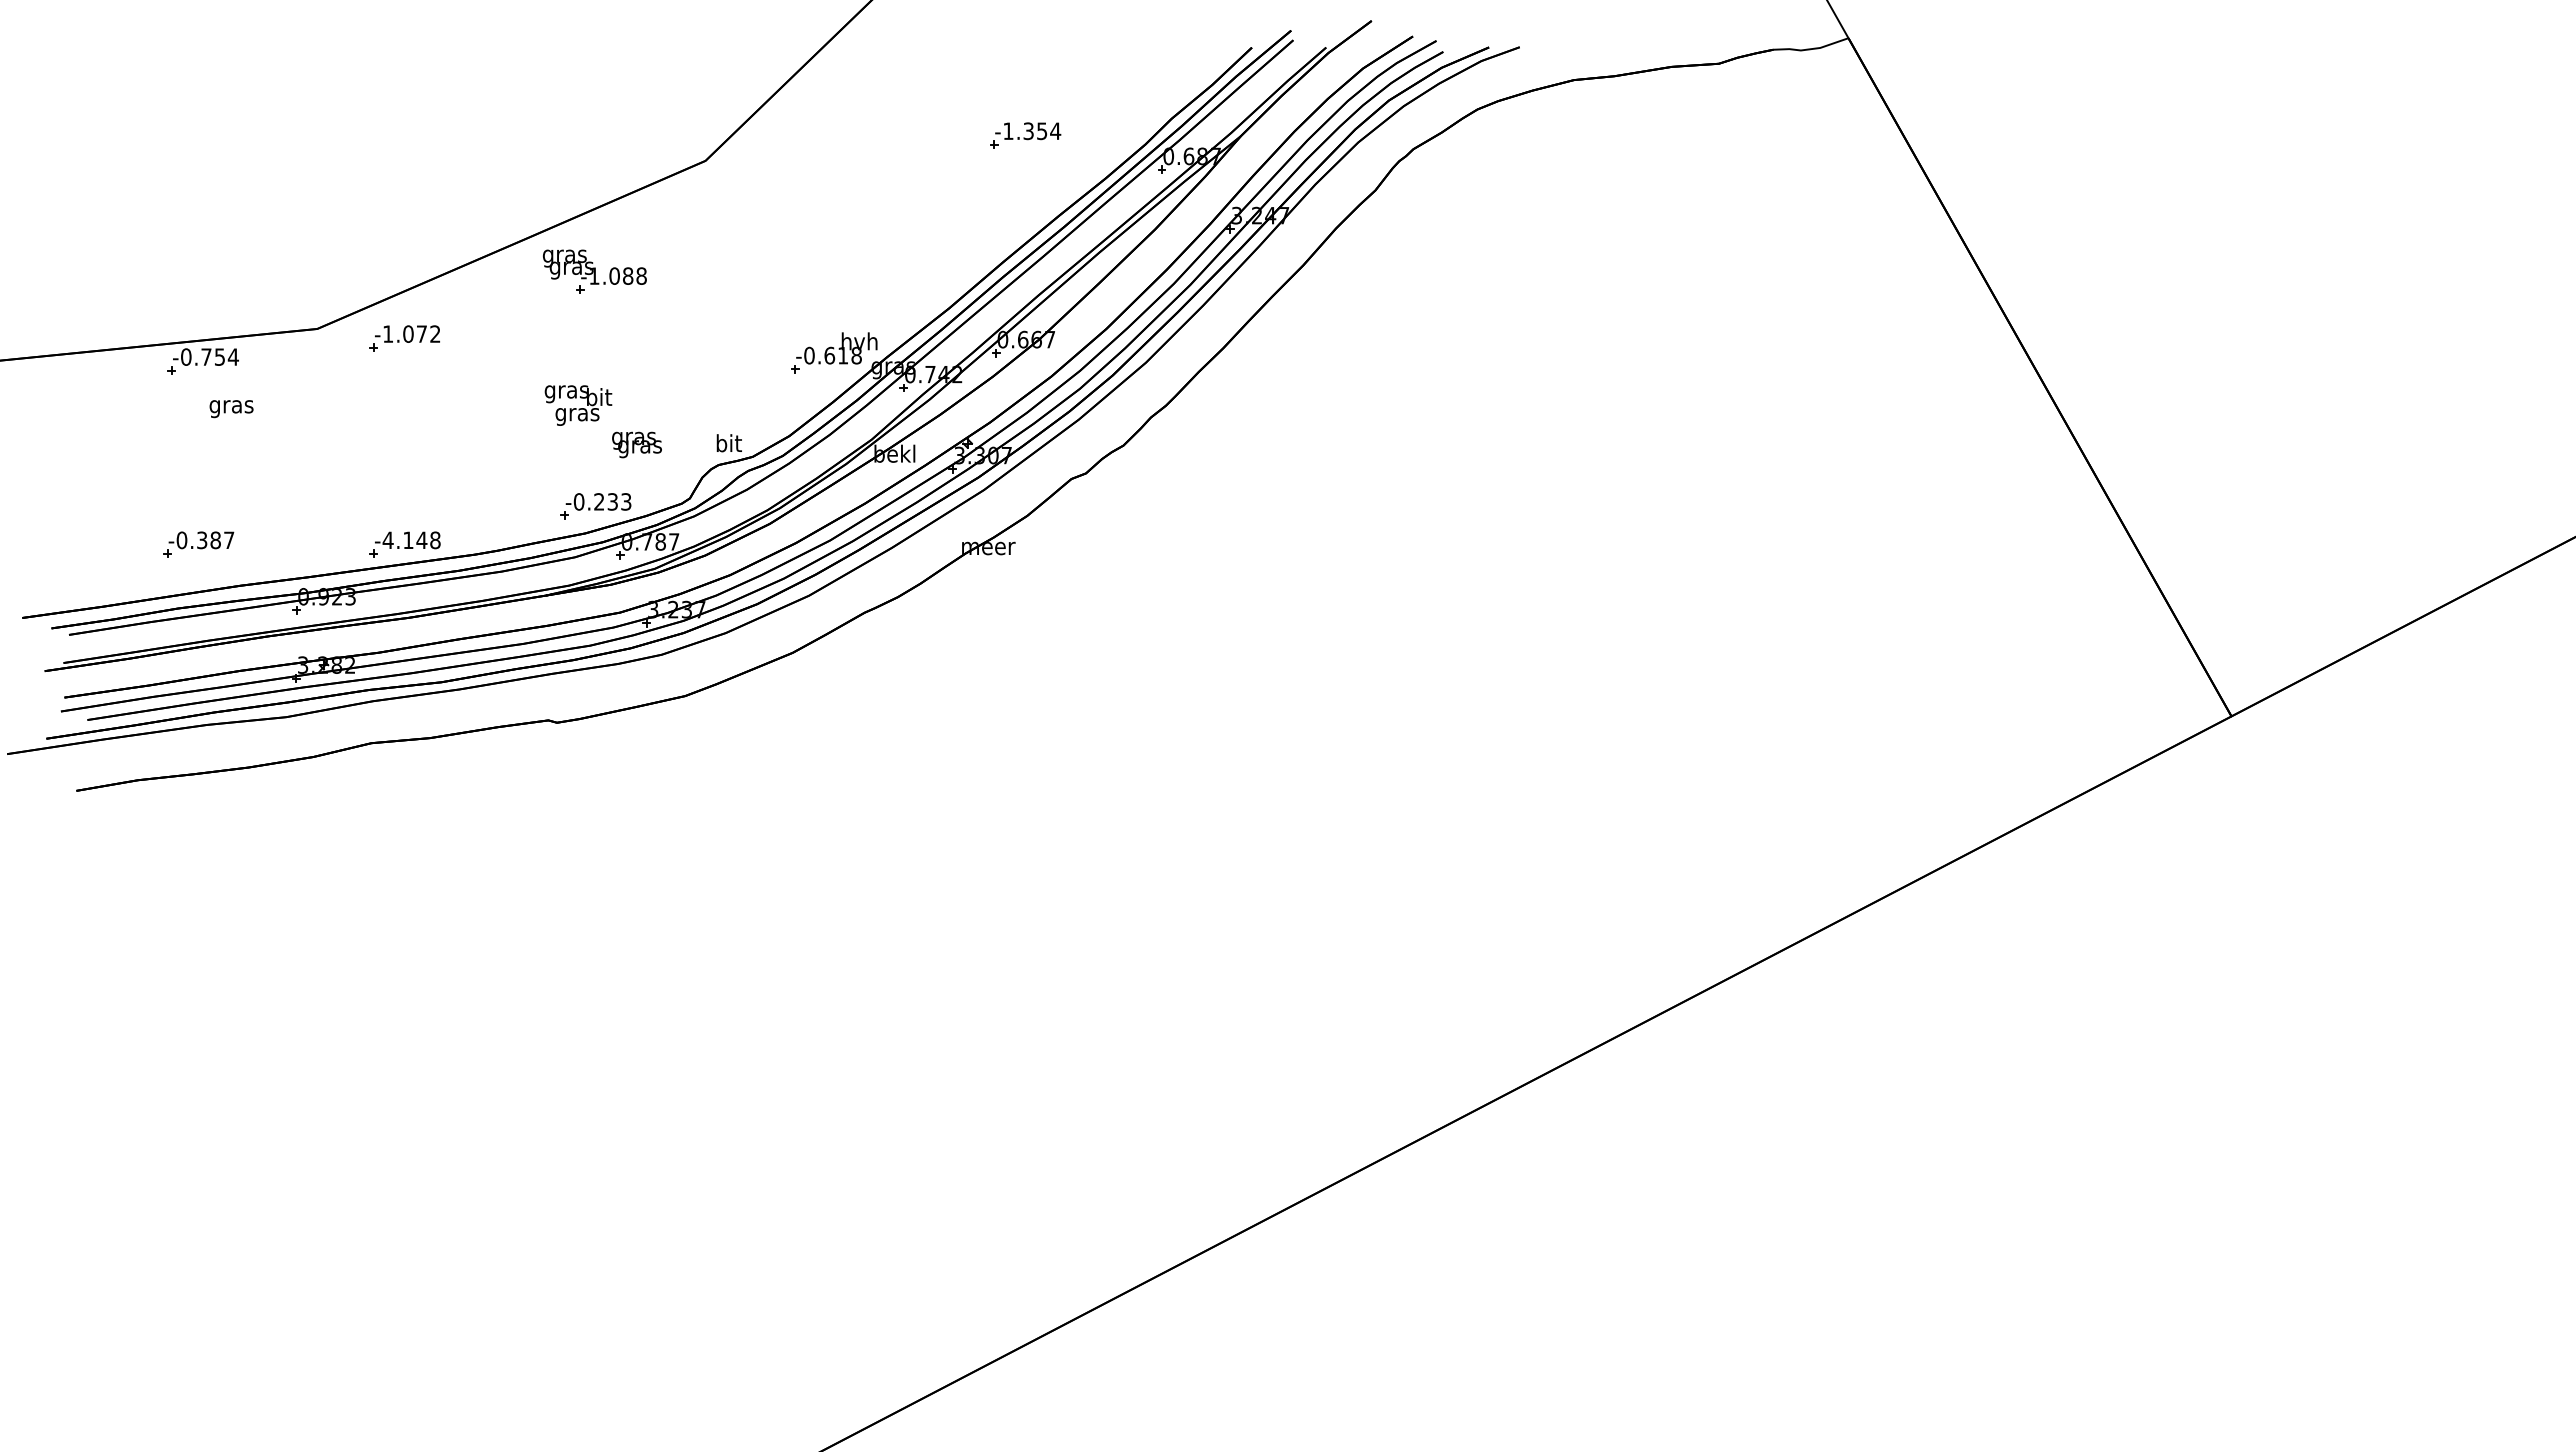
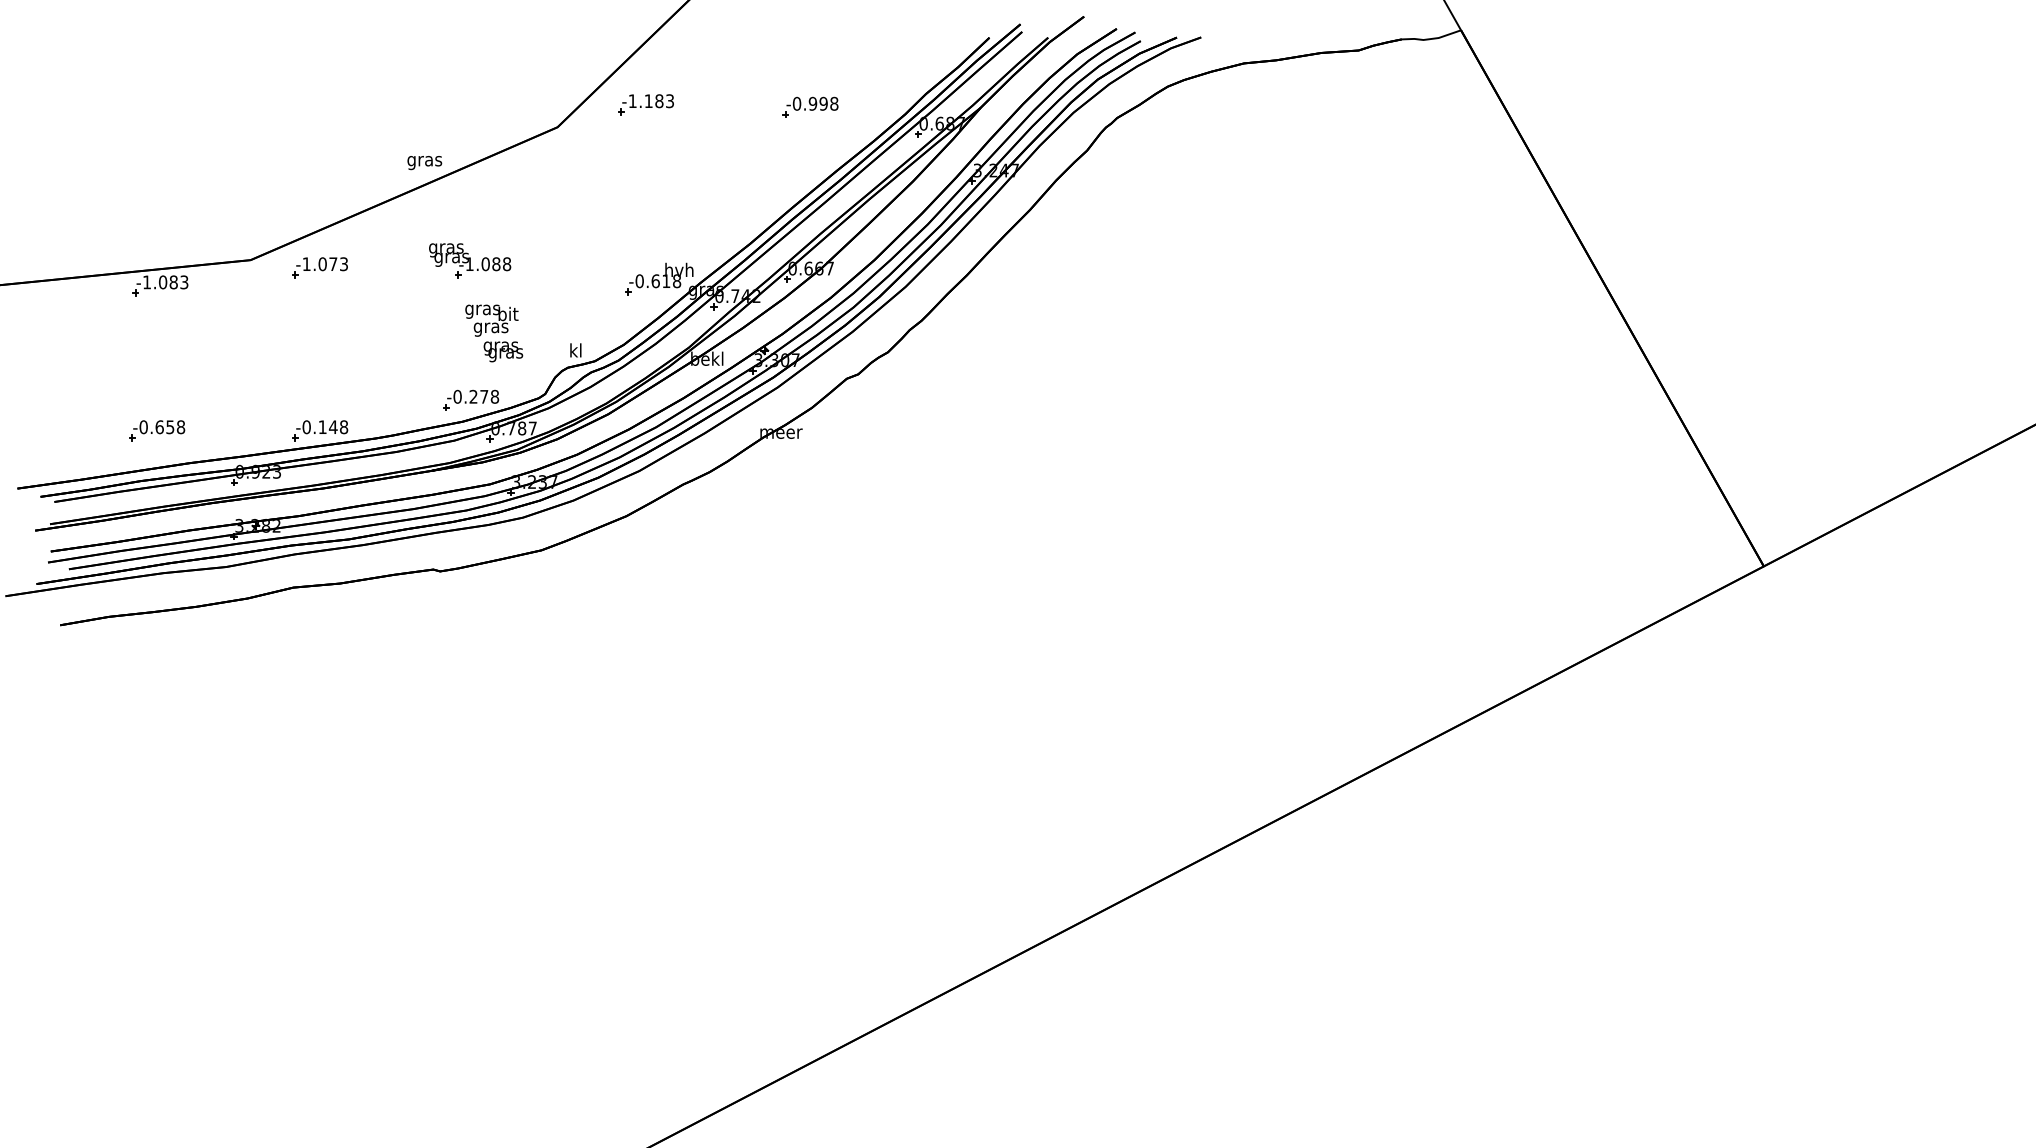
text: (1032, 131) -> (816, 104), -1.354 -> -0.998
part: (817, 132) -> (646, 104), added
part: (594, 271) -> (469, 260), moved
text: (435, 333) -> (344, 263), -1.072 -> -1.073
text: (209, 356) -> (165, 281), -0.754 -> -1.083
text: (578, 405) -> (491, 320), moved
text: (231, 409) -> (424, 163), moved
text: (728, 443) -> (575, 350), bit -> kl
text: (619, 501) -> (489, 396), -0.233 -> -0.278
text: (215, 540) -> (170, 427), -0.387 -> -0.658
text: (387, 540) -> (306, 427), -4.148 -> -0.148

